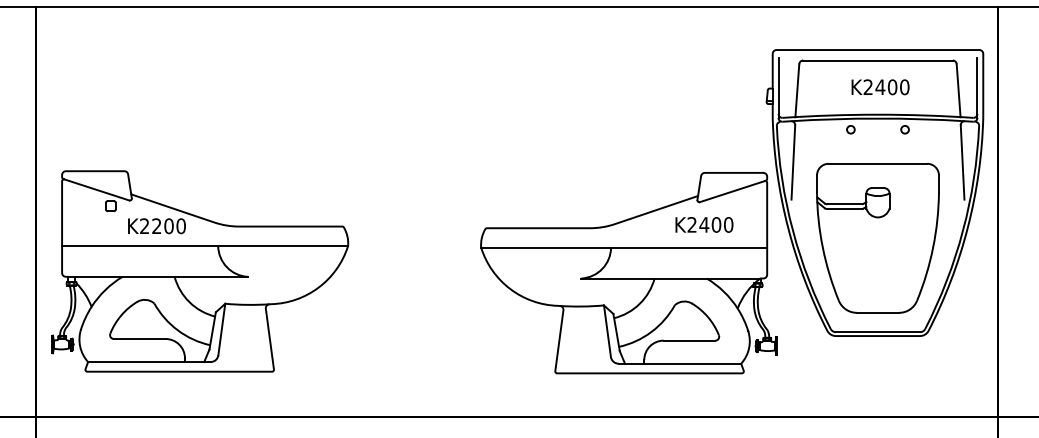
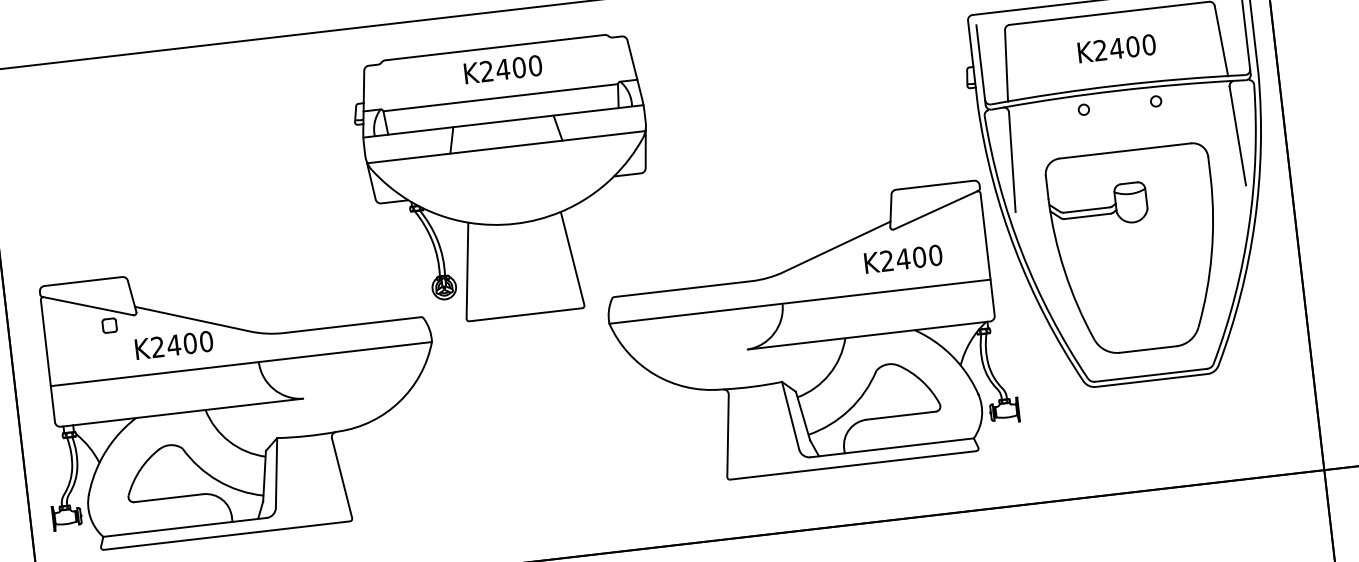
part: (417, 133) -> (507, 181), added
text: (156, 225) -> (173, 344), K2200 -> K2400

